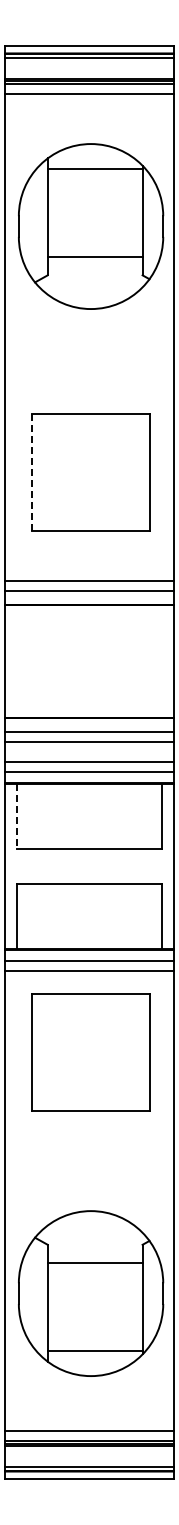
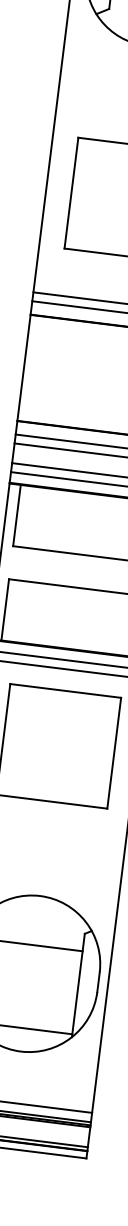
line: (32, 472) -> (71, 193), dashed -> solid
line: (17, 817) -> (17, 516), dashed -> solid

